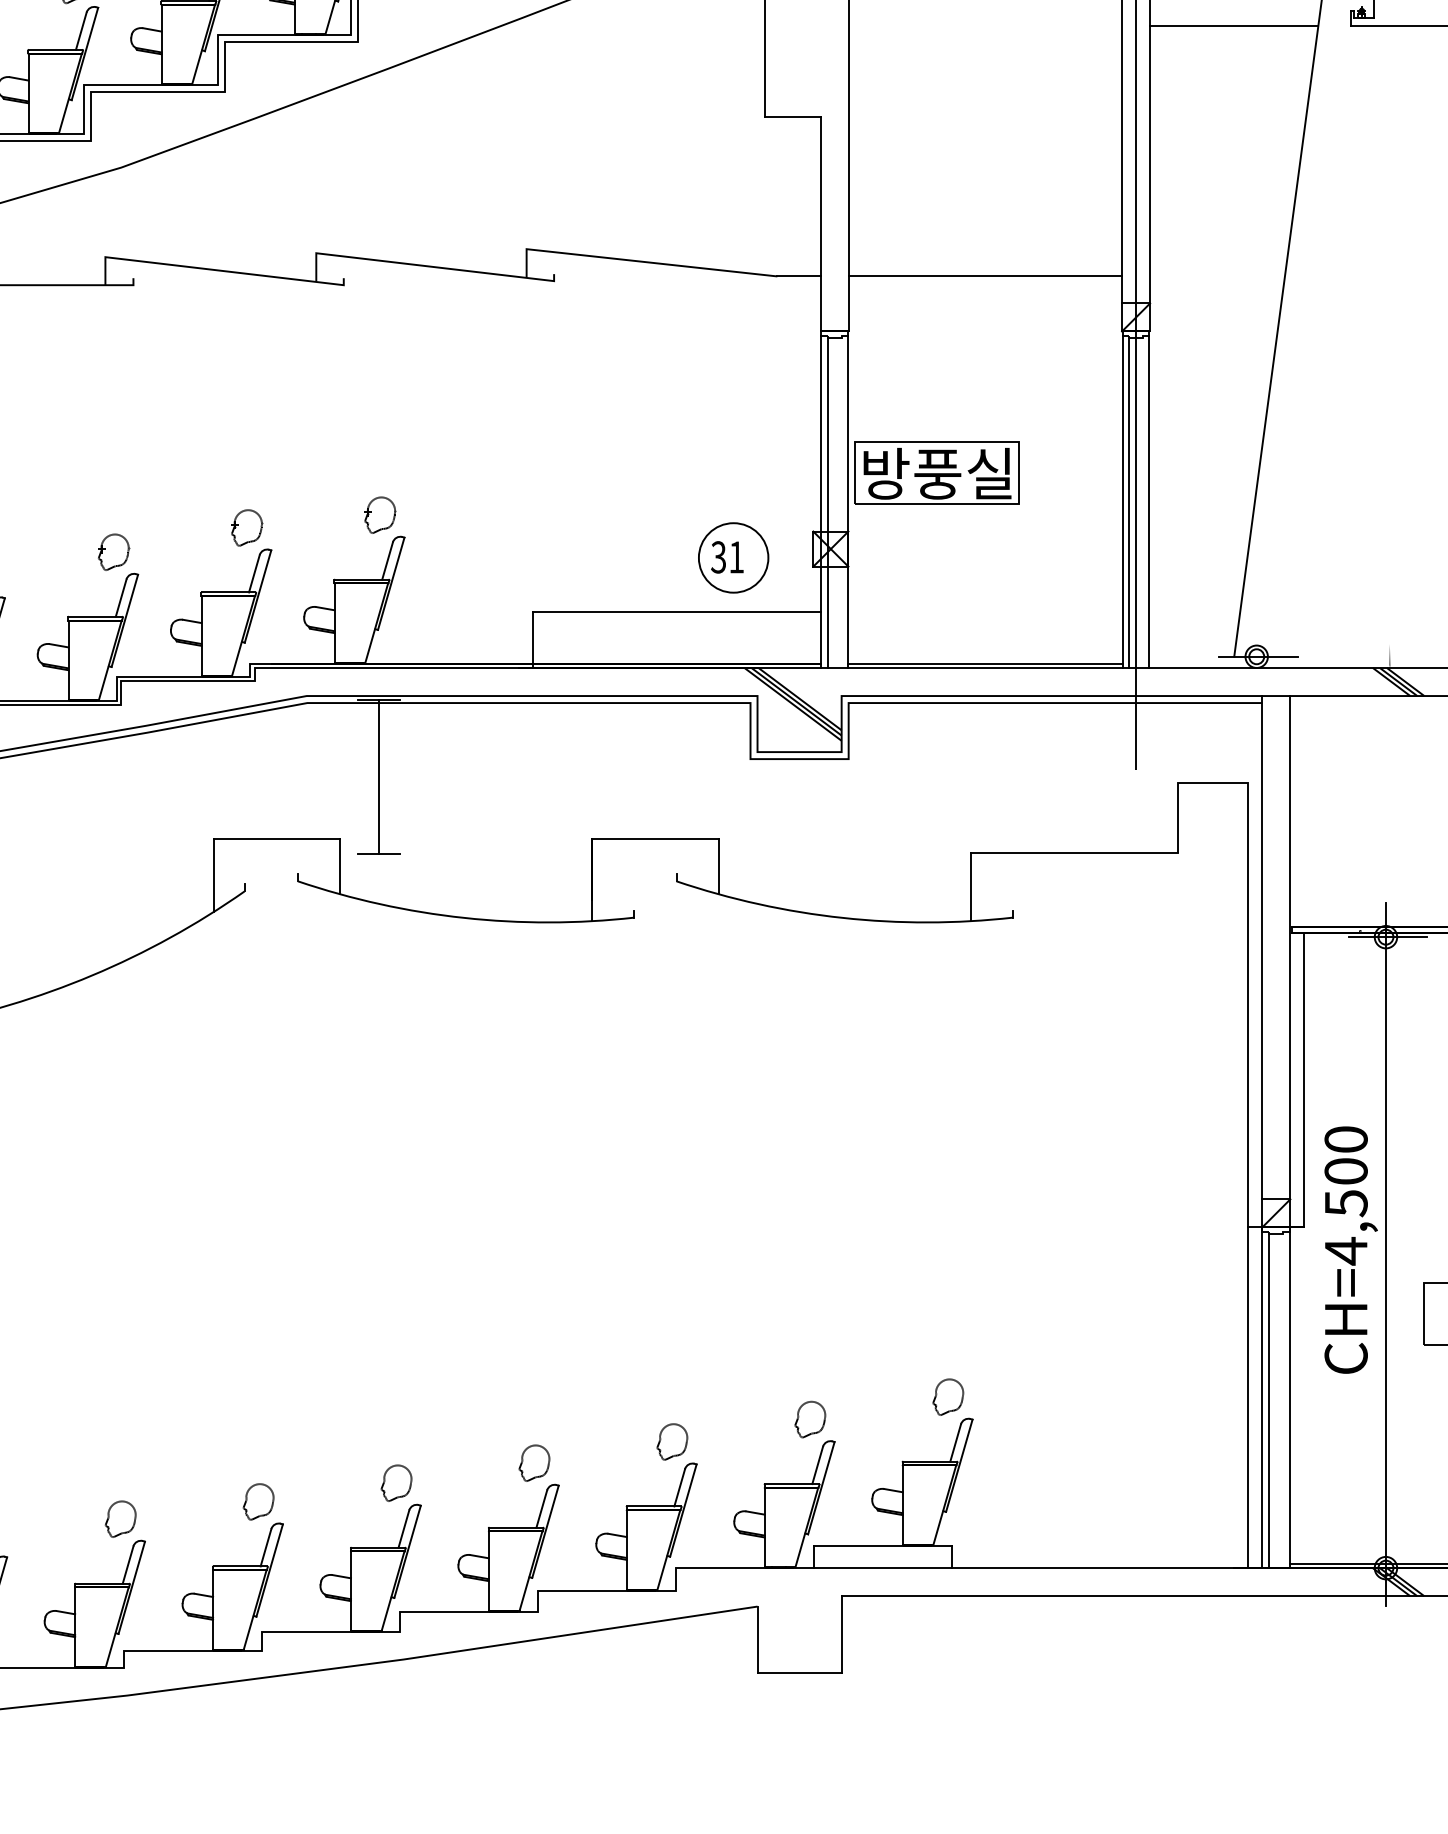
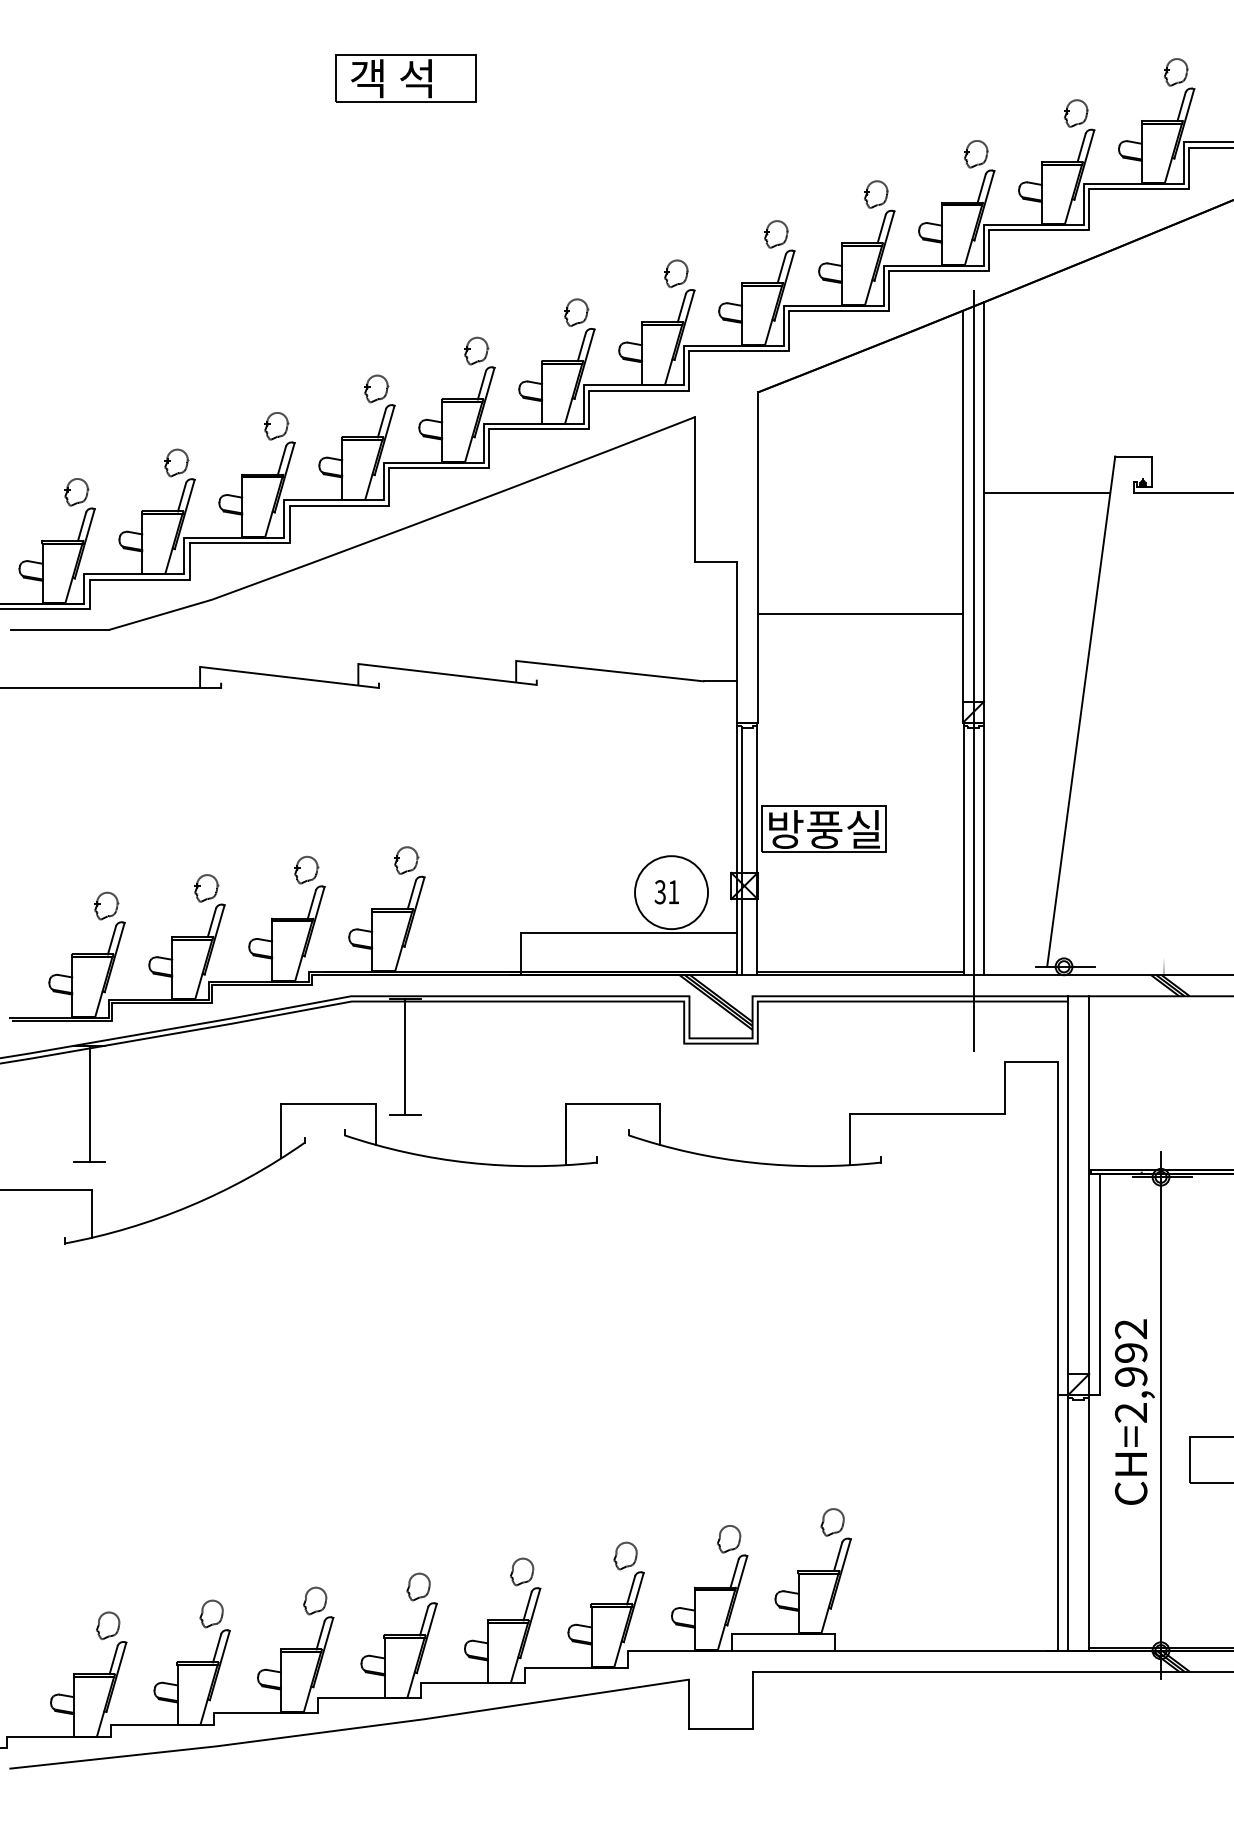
line: (985, 276) -> (860, 614), moved
line: (1129, 503) -> (968, 851), removed
circle: (733, 557) -> (671, 892), size x1.4
text: (1346, 1196) -> (1131, 1371), CH=4,500 -> CH=2,992
line: (1269, 1401) -> (1073, 1525), removed

